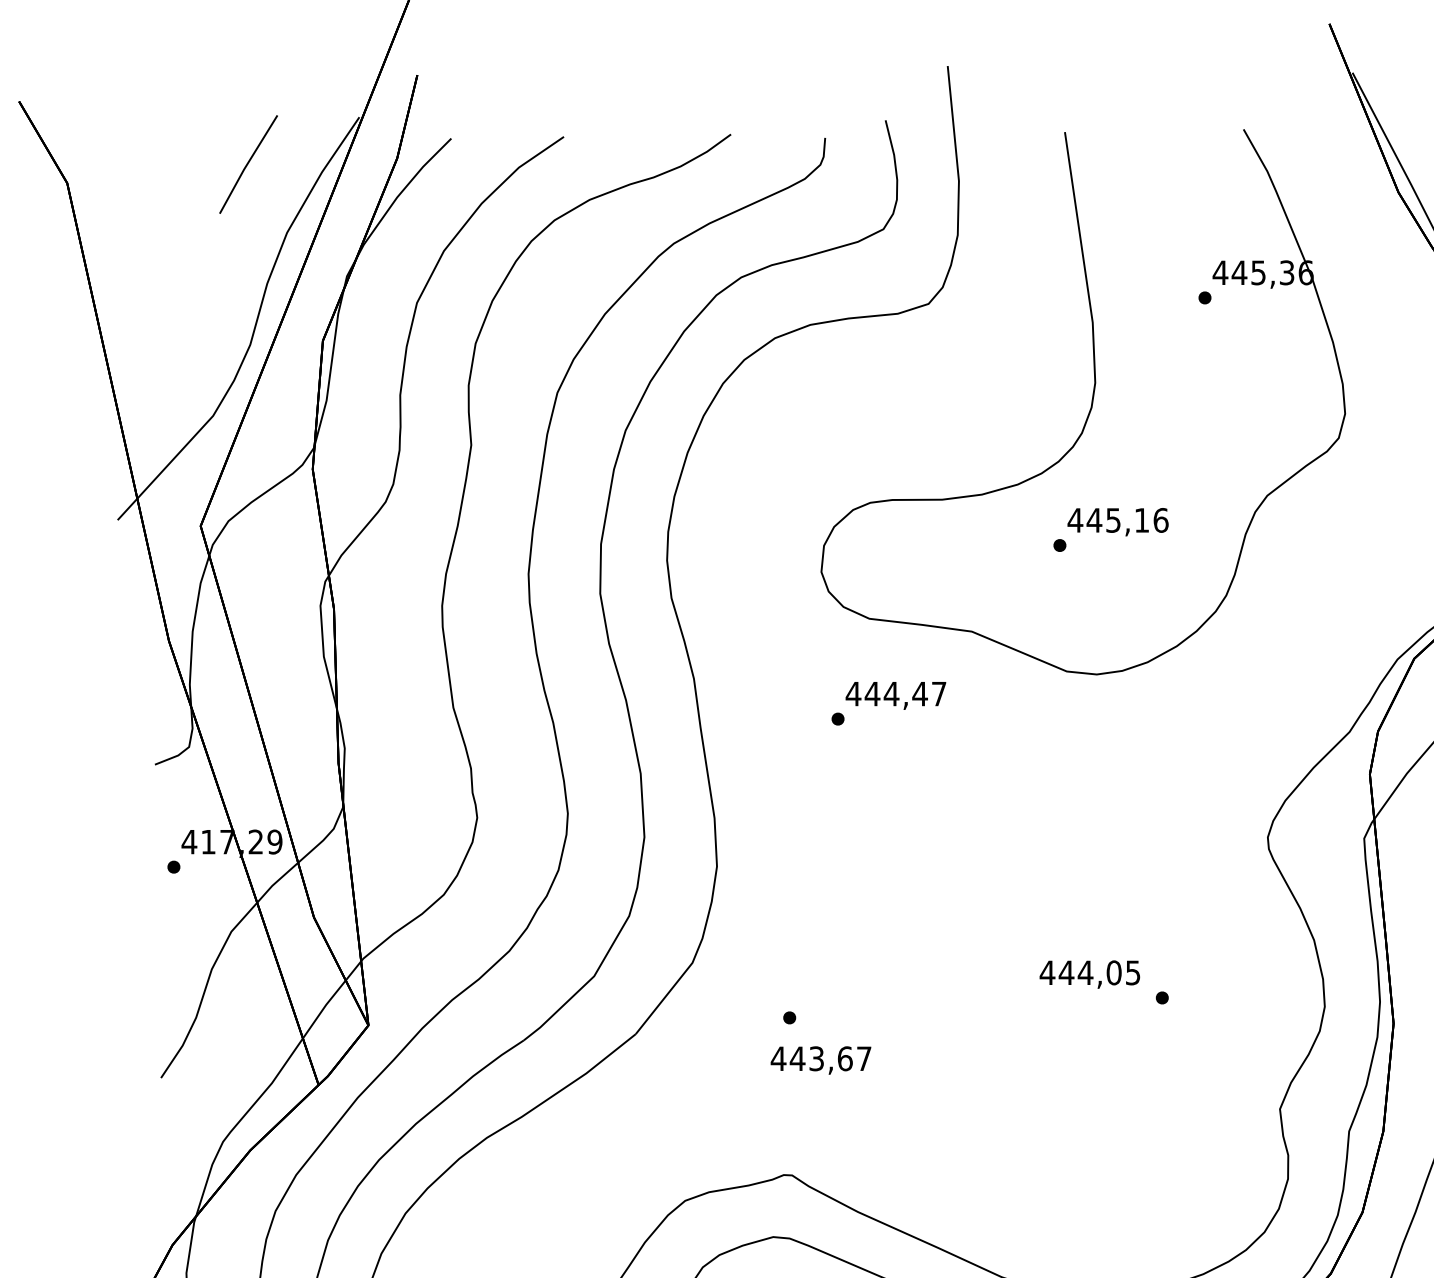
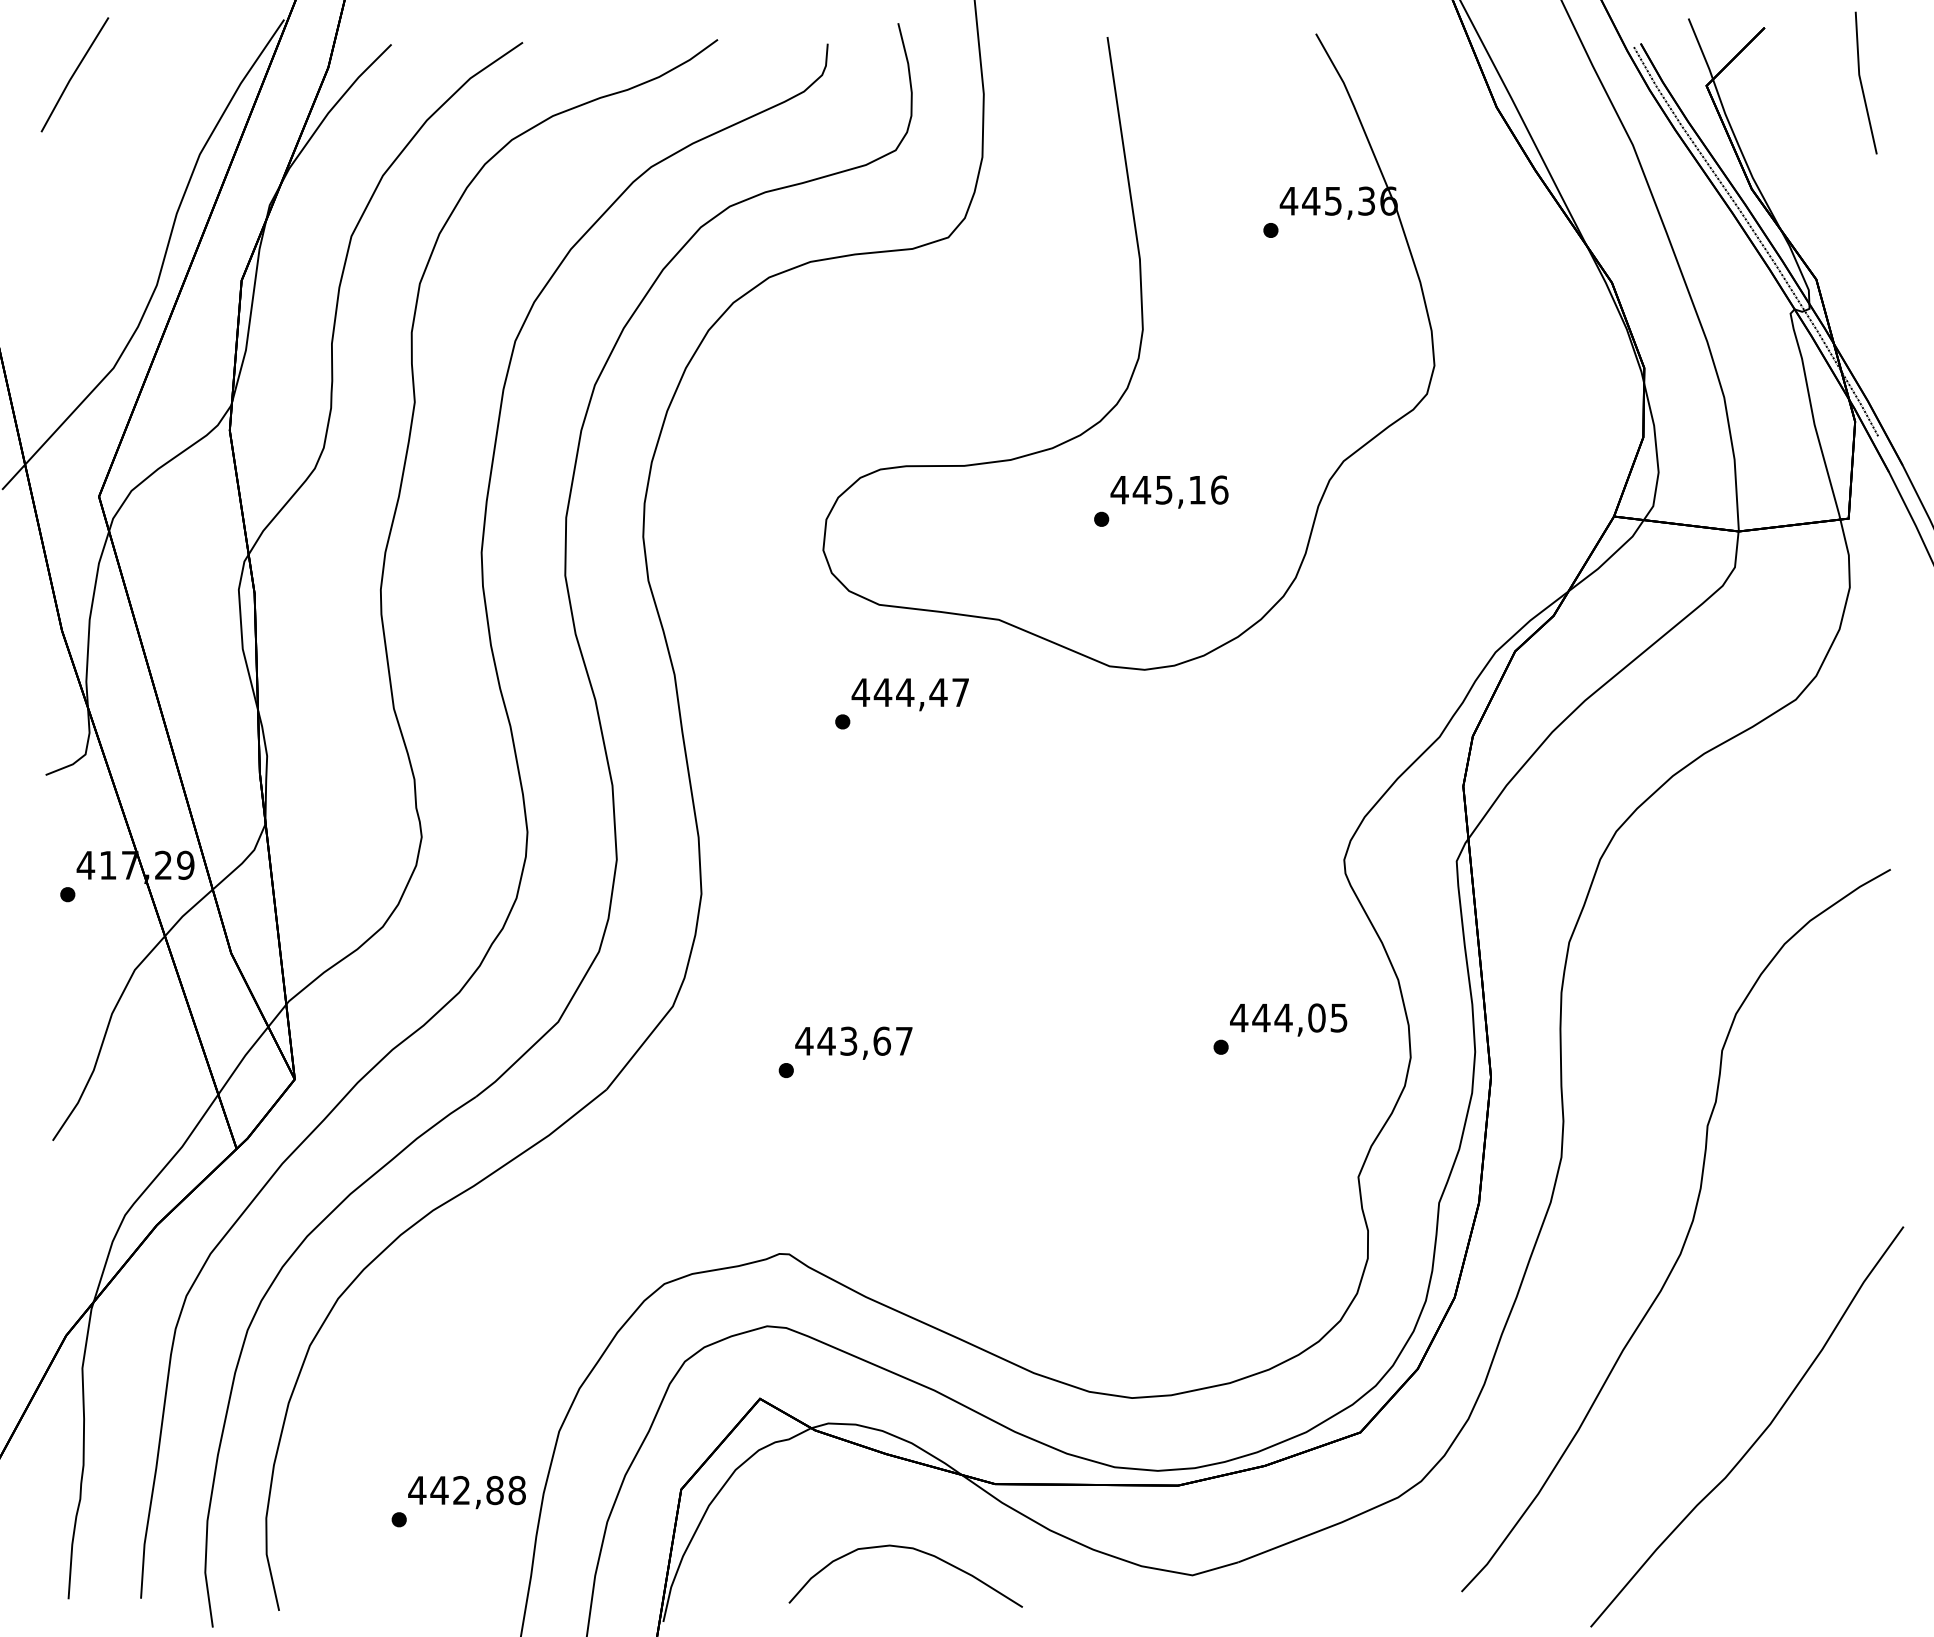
line: (248, 164) -> (74, 74), moved
text: (1089, 974) -> (1288, 1019), moved
text: (820, 1059) -> (853, 1042), moved

